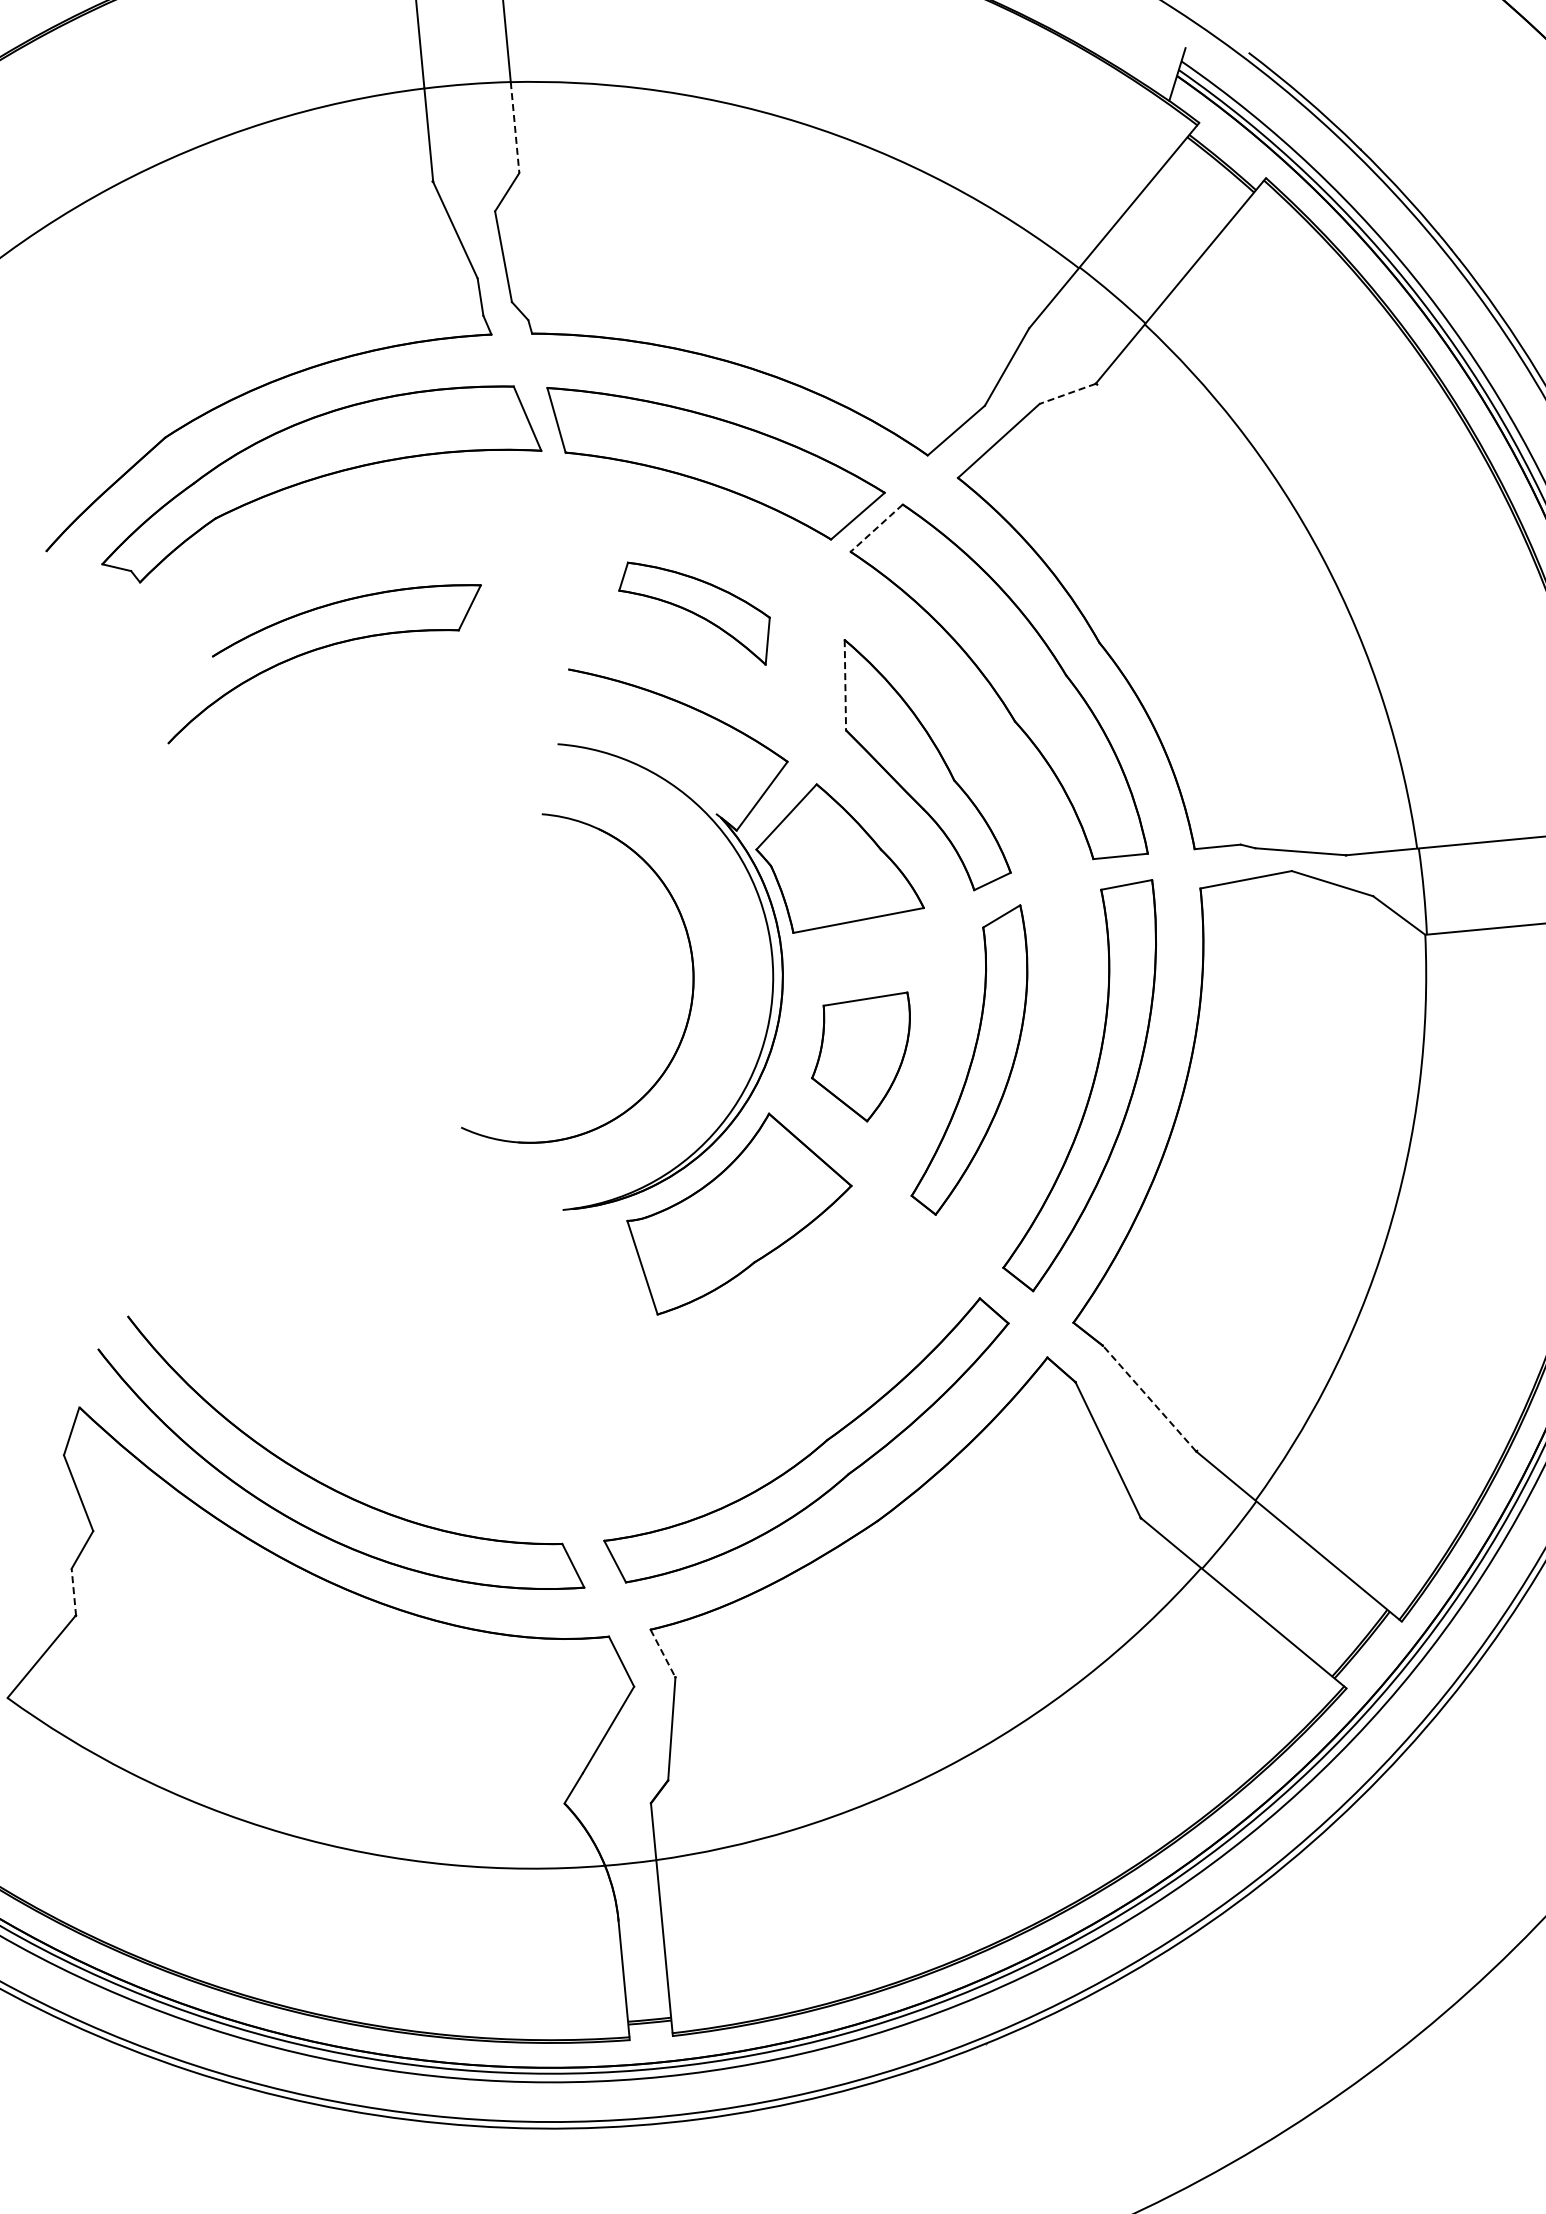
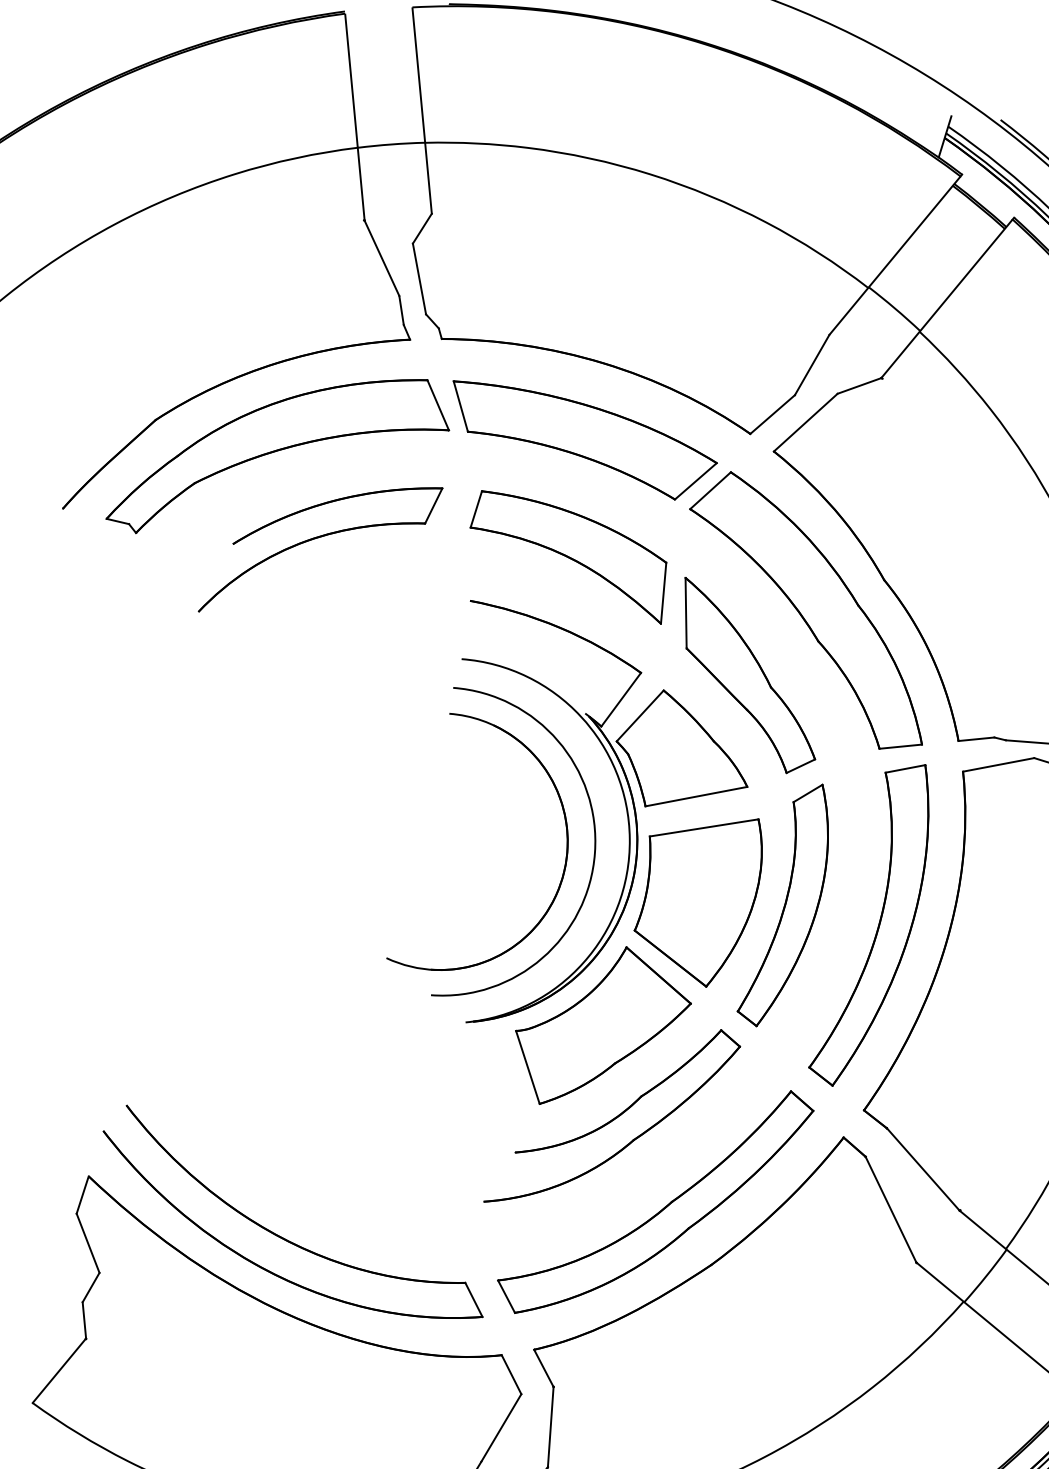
line: (515, 127) -> (428, 178), dashed -> solid
line: (1067, 393) -> (859, 385), dashed -> solid
line: (876, 528) -> (710, 490), dashed -> solid
part: (694, 613) -> (568, 557), size x1.67
part: (320, 649) -> (317, 538), moved
line: (845, 685) -> (686, 613), dashed -> solid
curve: (727, 968) -> (594, 834), added
part: (860, 1056) -> (697, 902), size x1.67
part: (750, 1329) -> (612, 1115), added
line: (1149, 1398) -> (923, 1169), dashed -> solid
line: (73, 1592) -> (84, 1320), dashed -> solid
line: (663, 1653) -> (544, 1368), dashed -> solid

